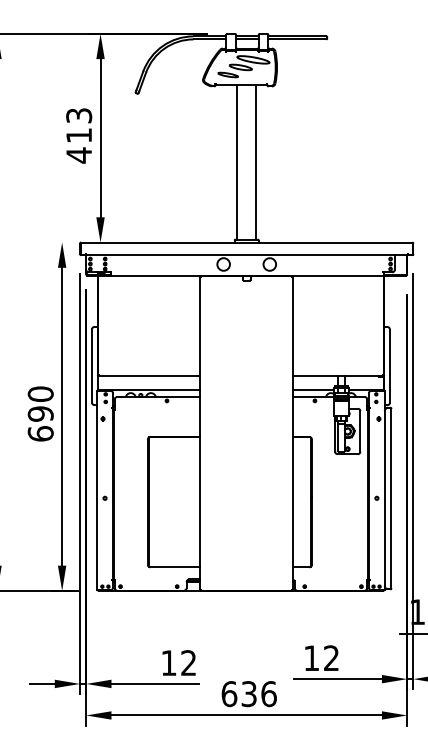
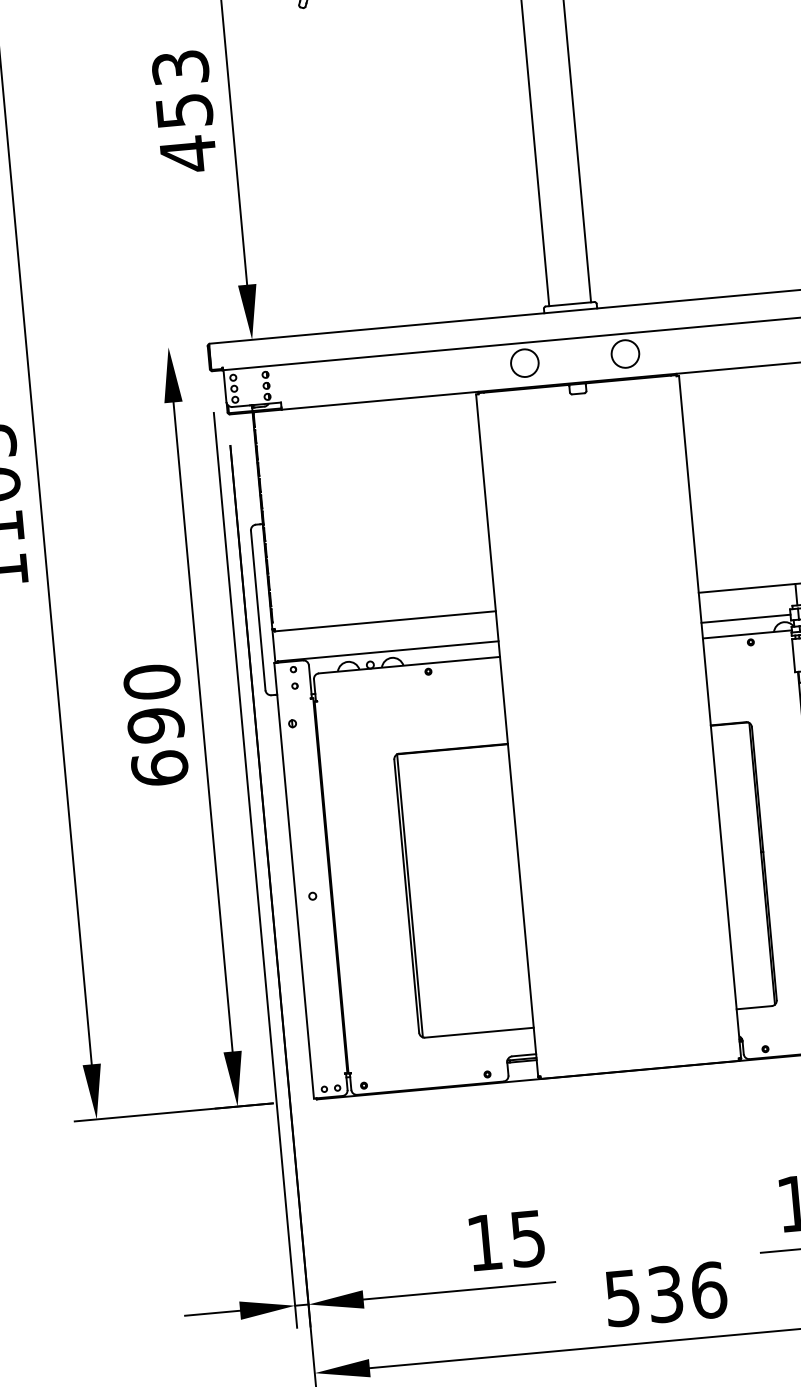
text: (79, 135) -> (185, 110), 413 -> 453
text: (188, 663) -> (527, 1239), 12 -> 15
text: (229, 694) -> (622, 1299), 636 -> 536

